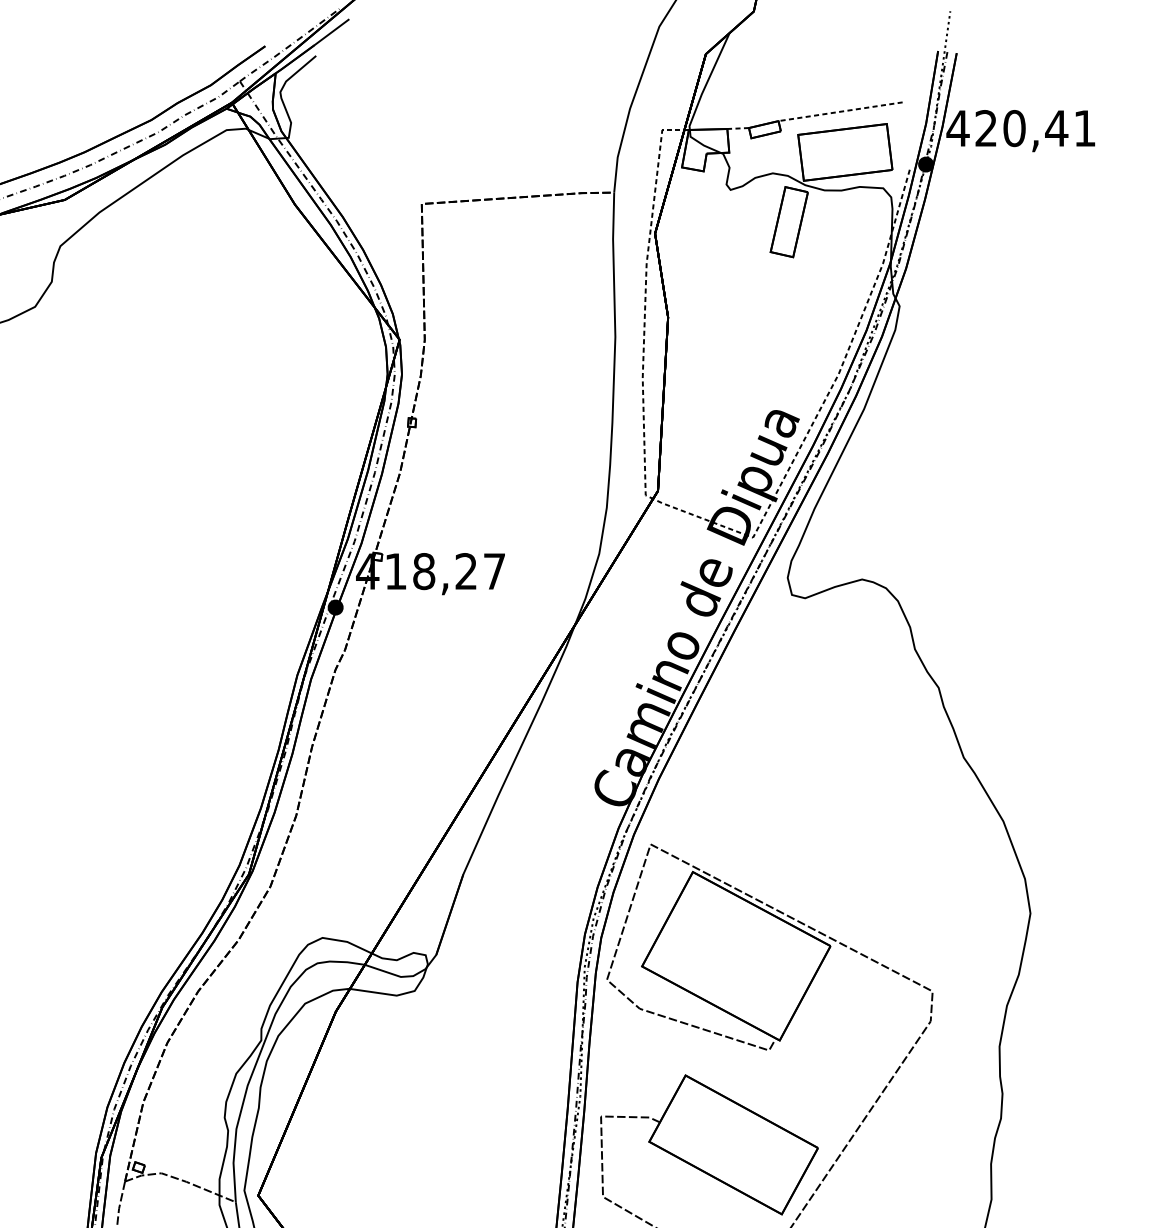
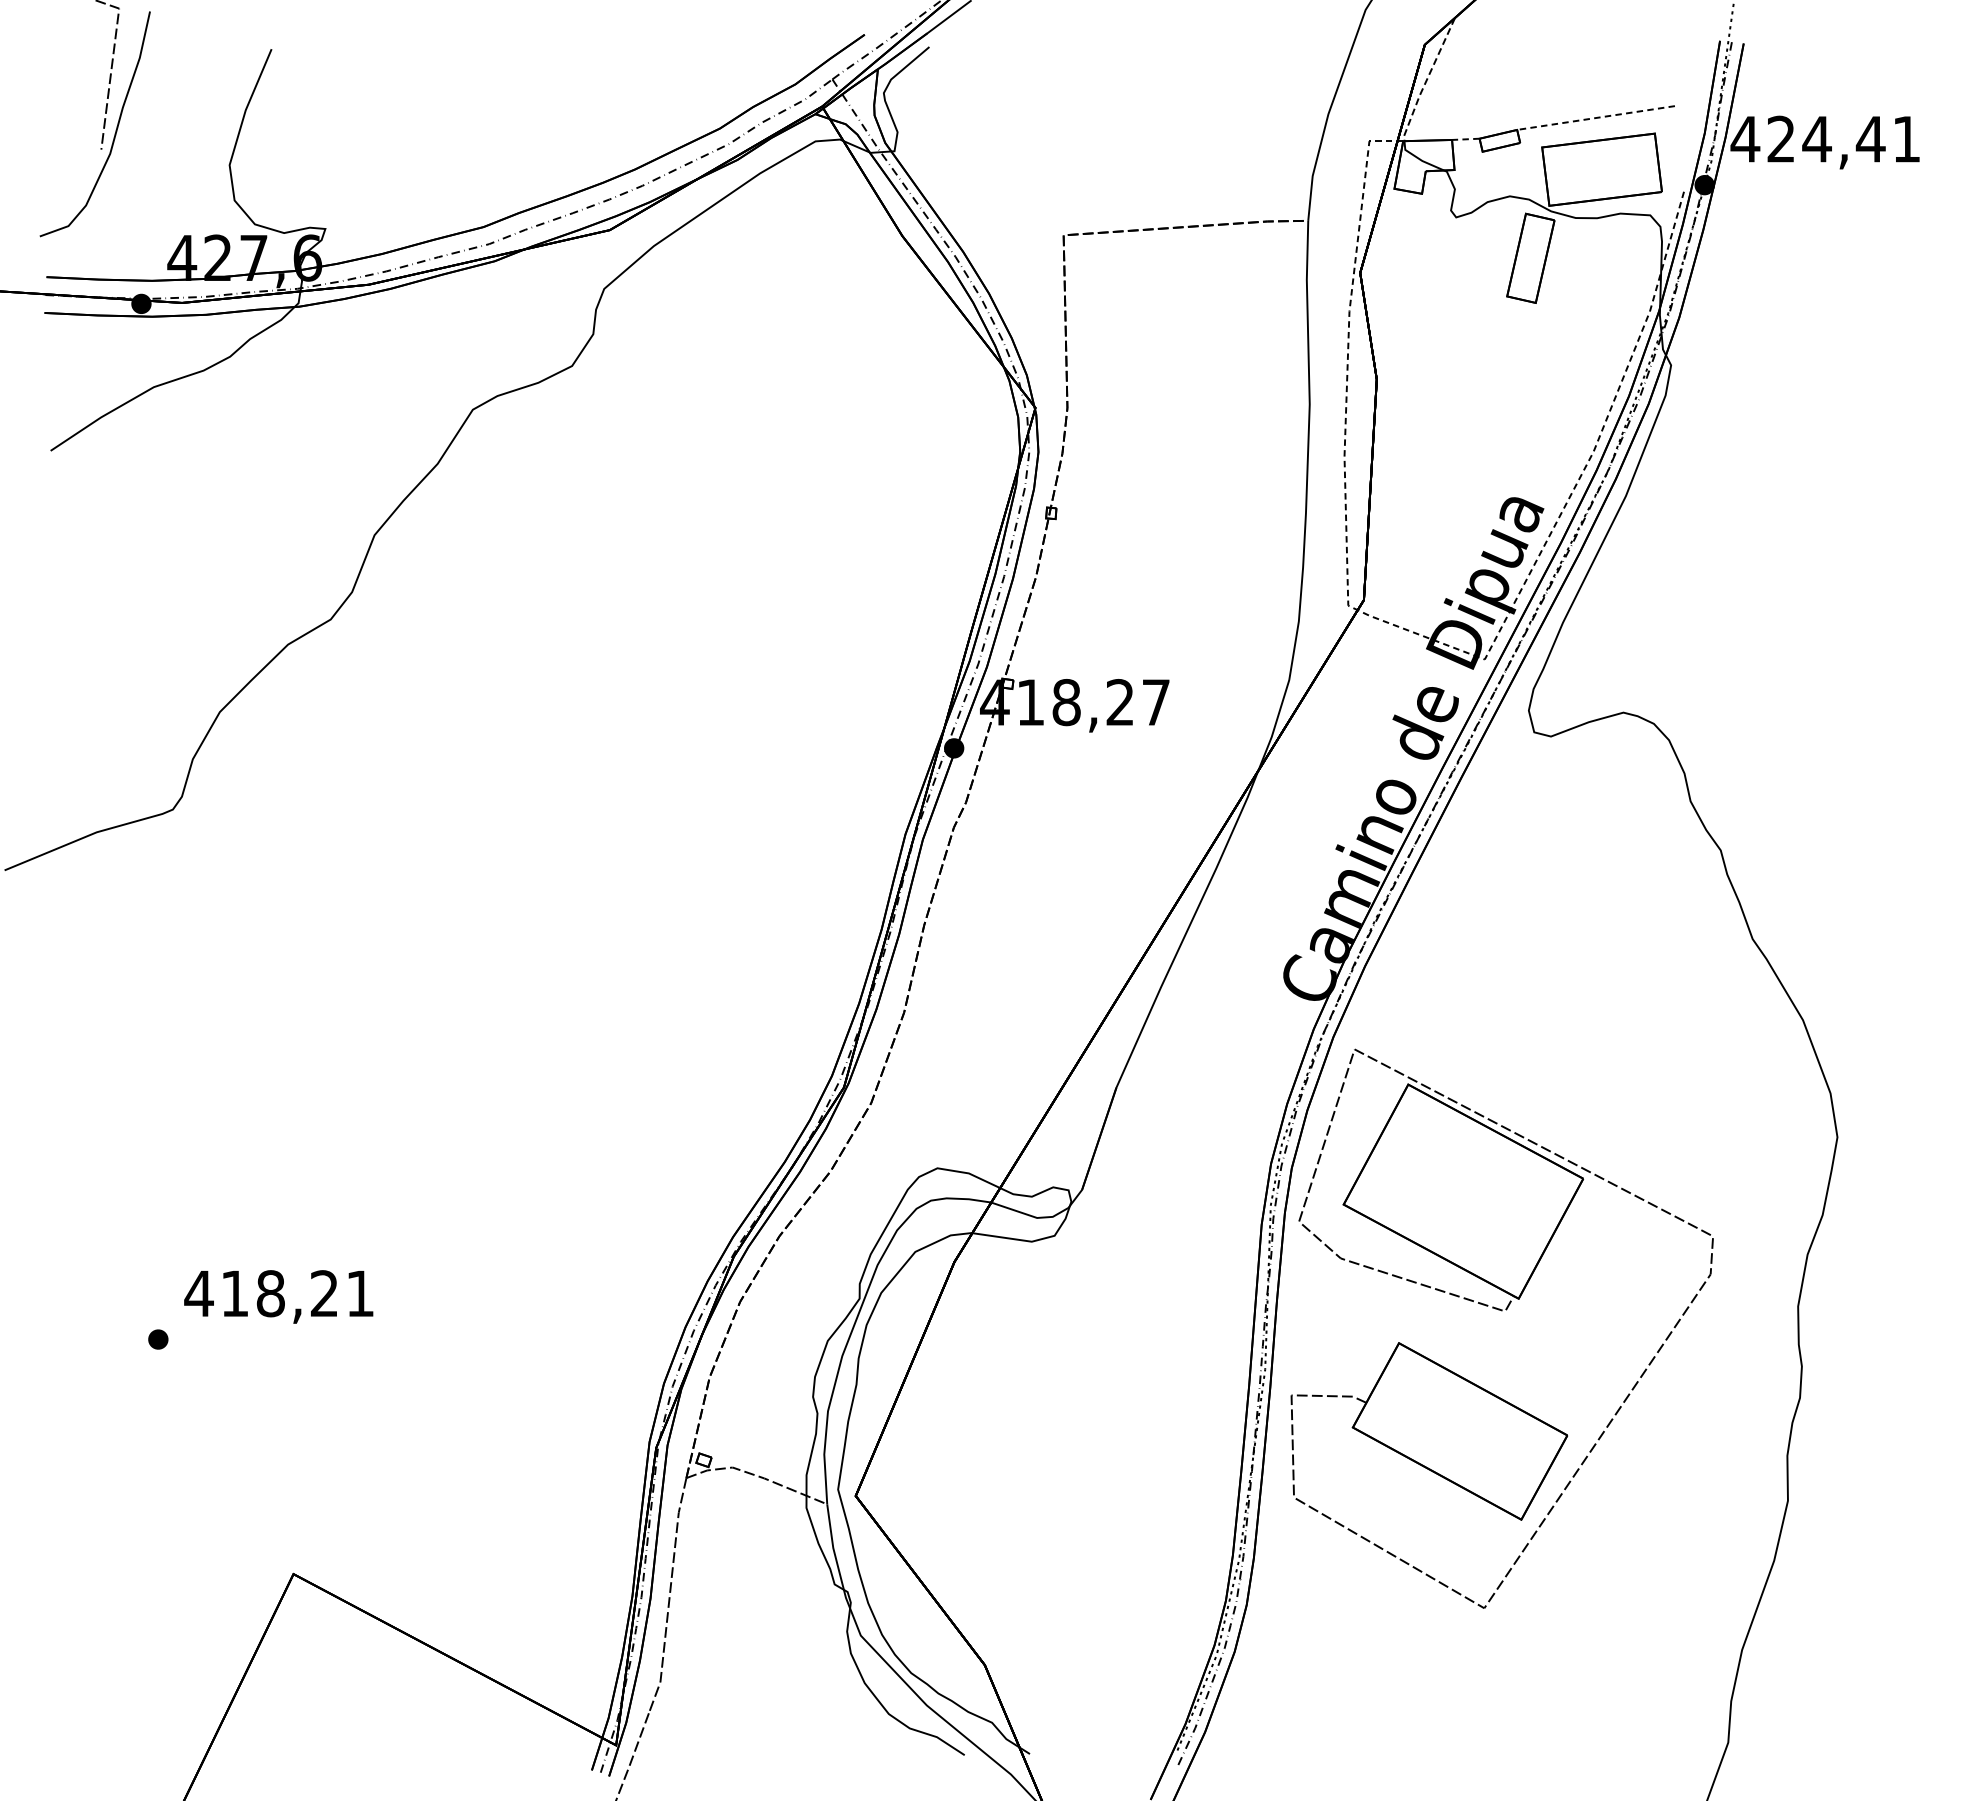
line: (707, 82) -> (1426, 80), solid -> dashed
text: (1013, 127) -> (1816, 138), 420,41 -> 424,41

